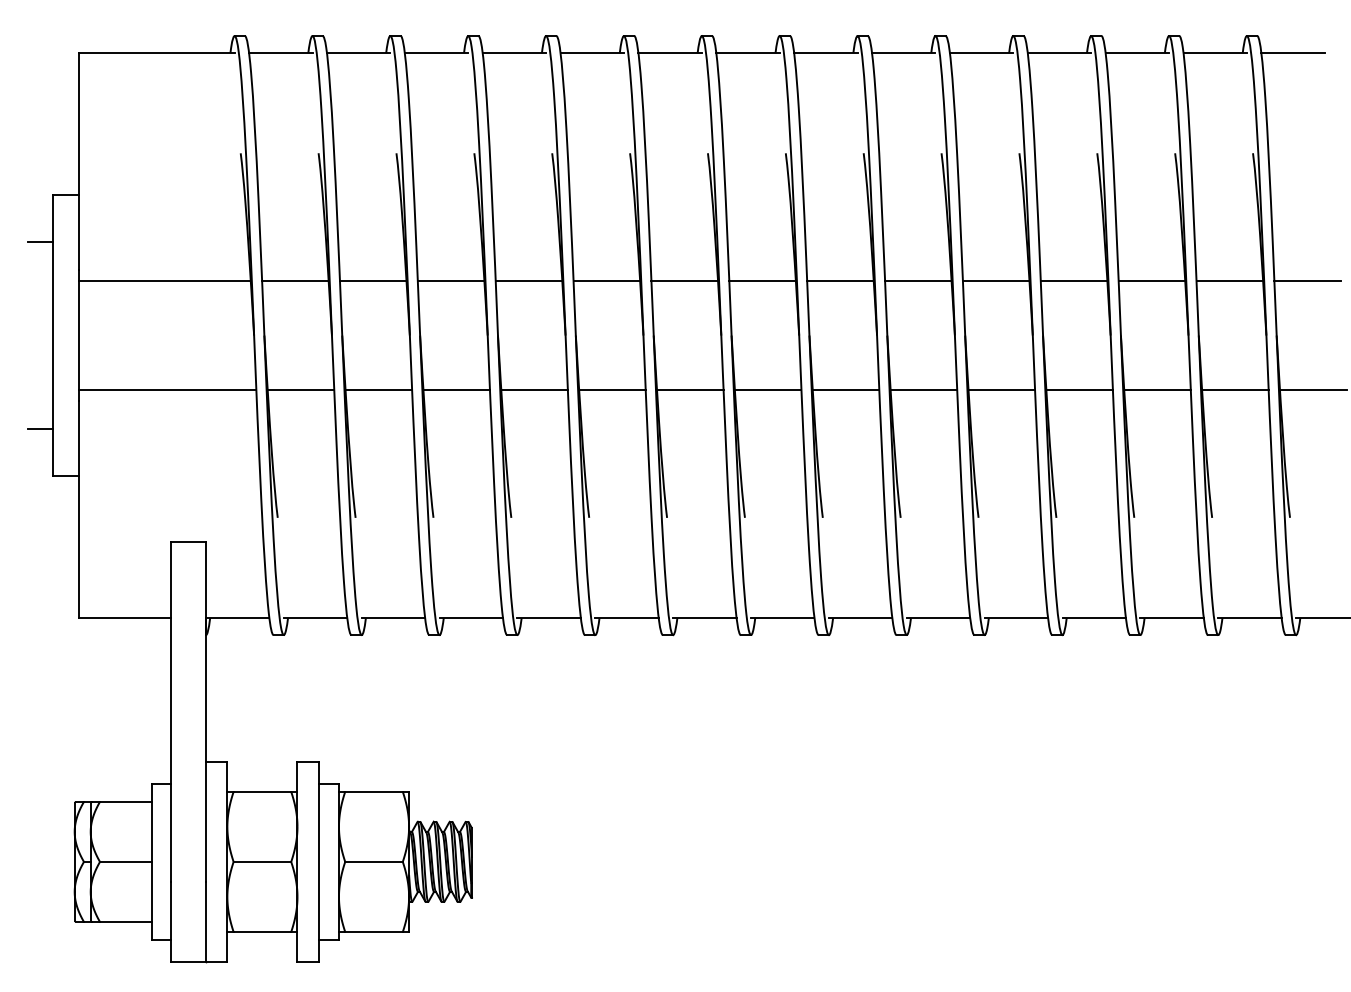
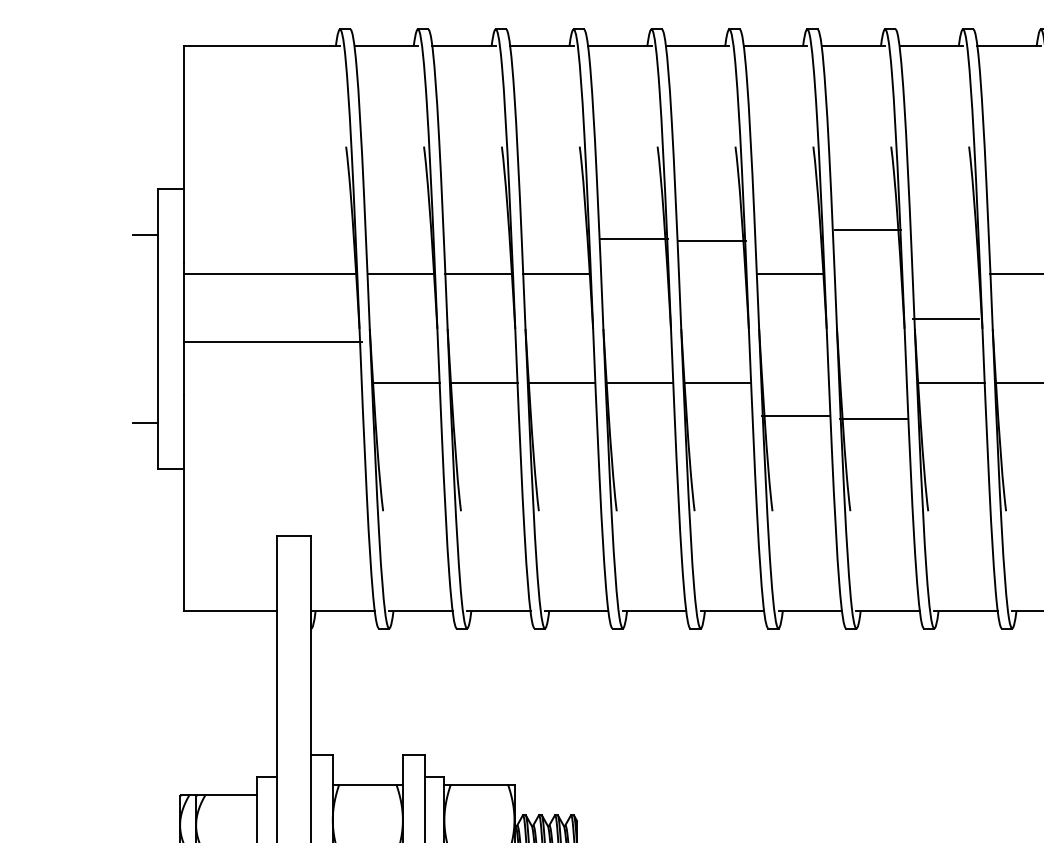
line: (528, 281) -> (633, 239), moved
line: (606, 281) -> (711, 241), moved
line: (762, 281) -> (867, 230), moved
line: (840, 281) -> (945, 319), moved
line: (167, 390) -> (272, 342), moved
line: (690, 390) -> (795, 416), moved
line: (767, 390) -> (872, 419), moved

